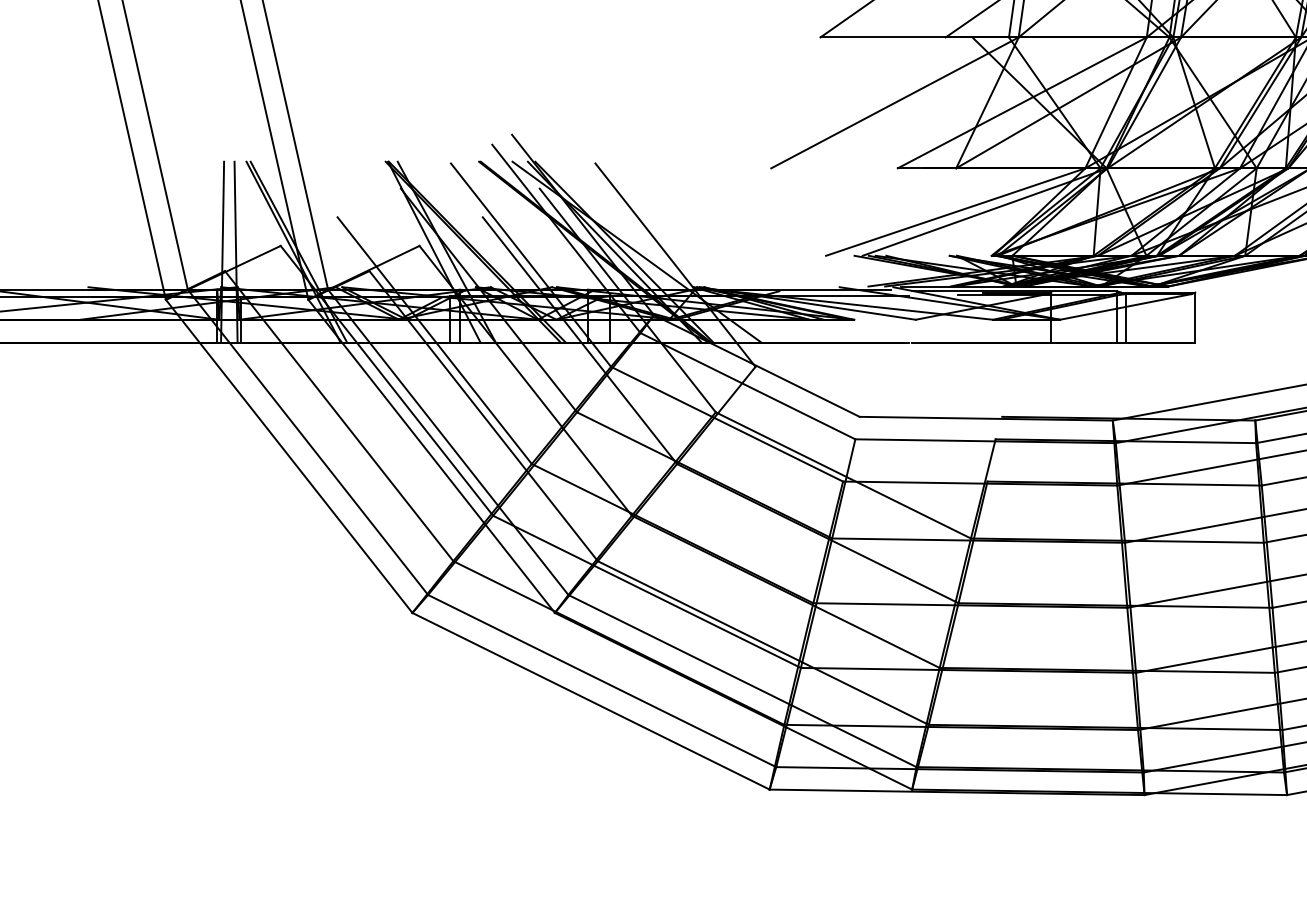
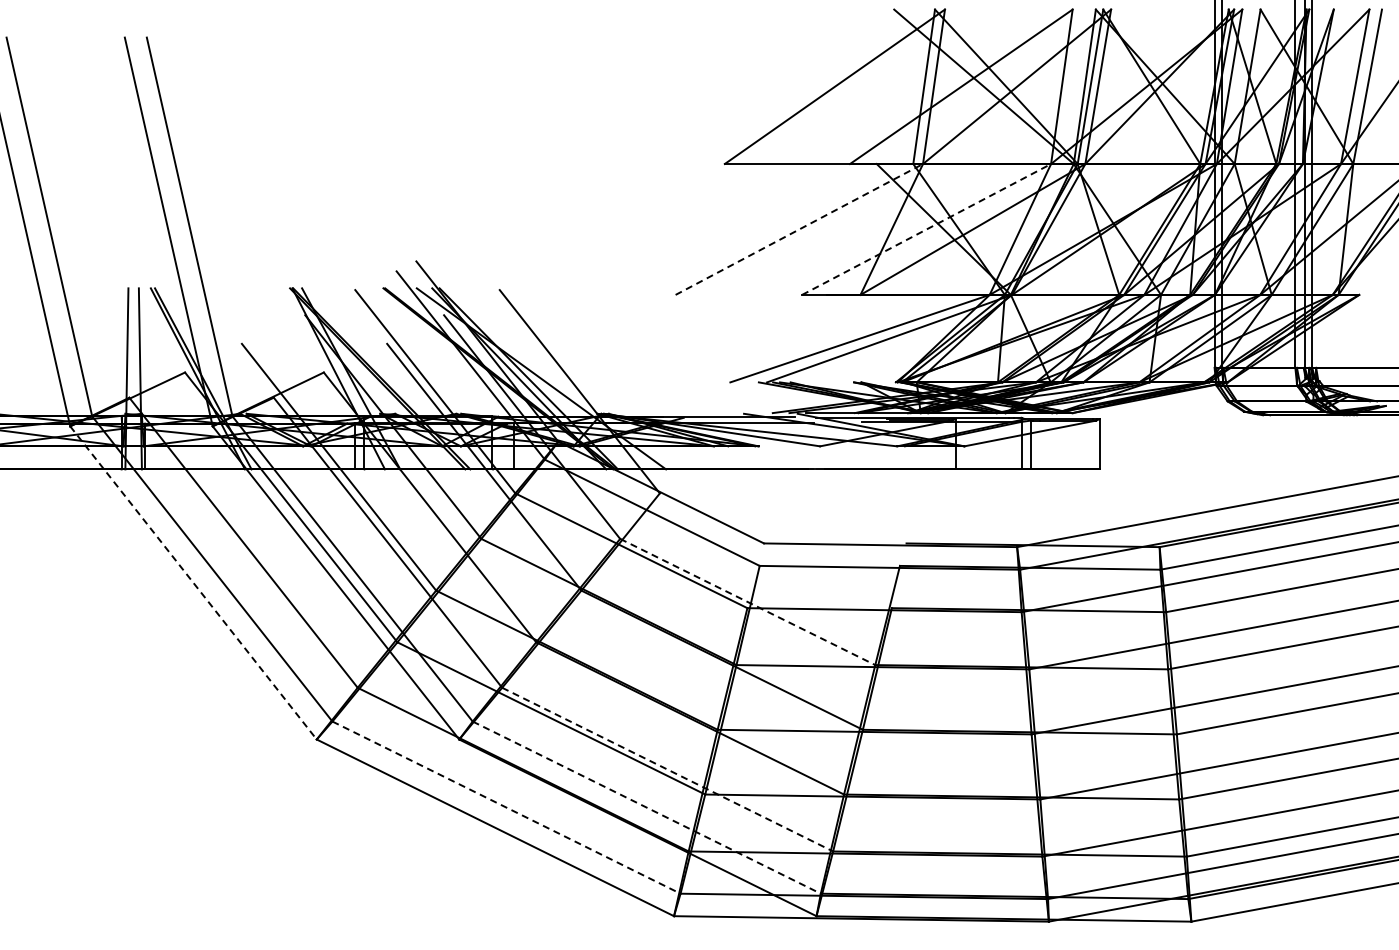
line: (895, 102) -> (799, 229), solid -> dashed
line: (1022, 102) -> (926, 229), solid -> dashed
line: (289, 456) -> (193, 583), solid -> dashed
line: (844, 475) -> (748, 602), solid -> dashed
line: (763, 642) -> (667, 769), solid -> dashed
line: (602, 680) -> (506, 807), solid -> dashed
line: (743, 680) -> (647, 807), solid -> dashed

